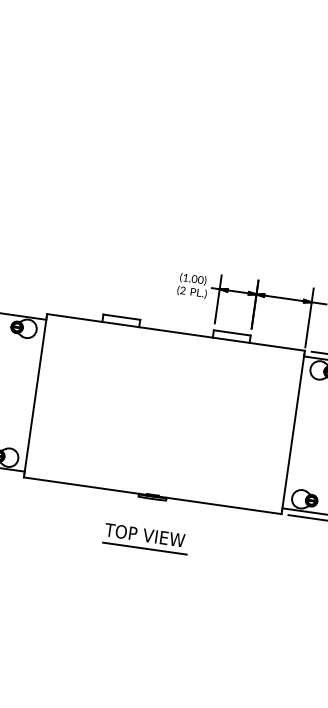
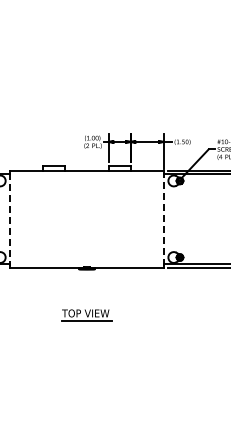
line: (35, 396) -> (10, 219), solid -> dashed
line: (293, 431) -> (163, 218), solid -> dashed
part: (145, 538) -> (86, 315), moved

